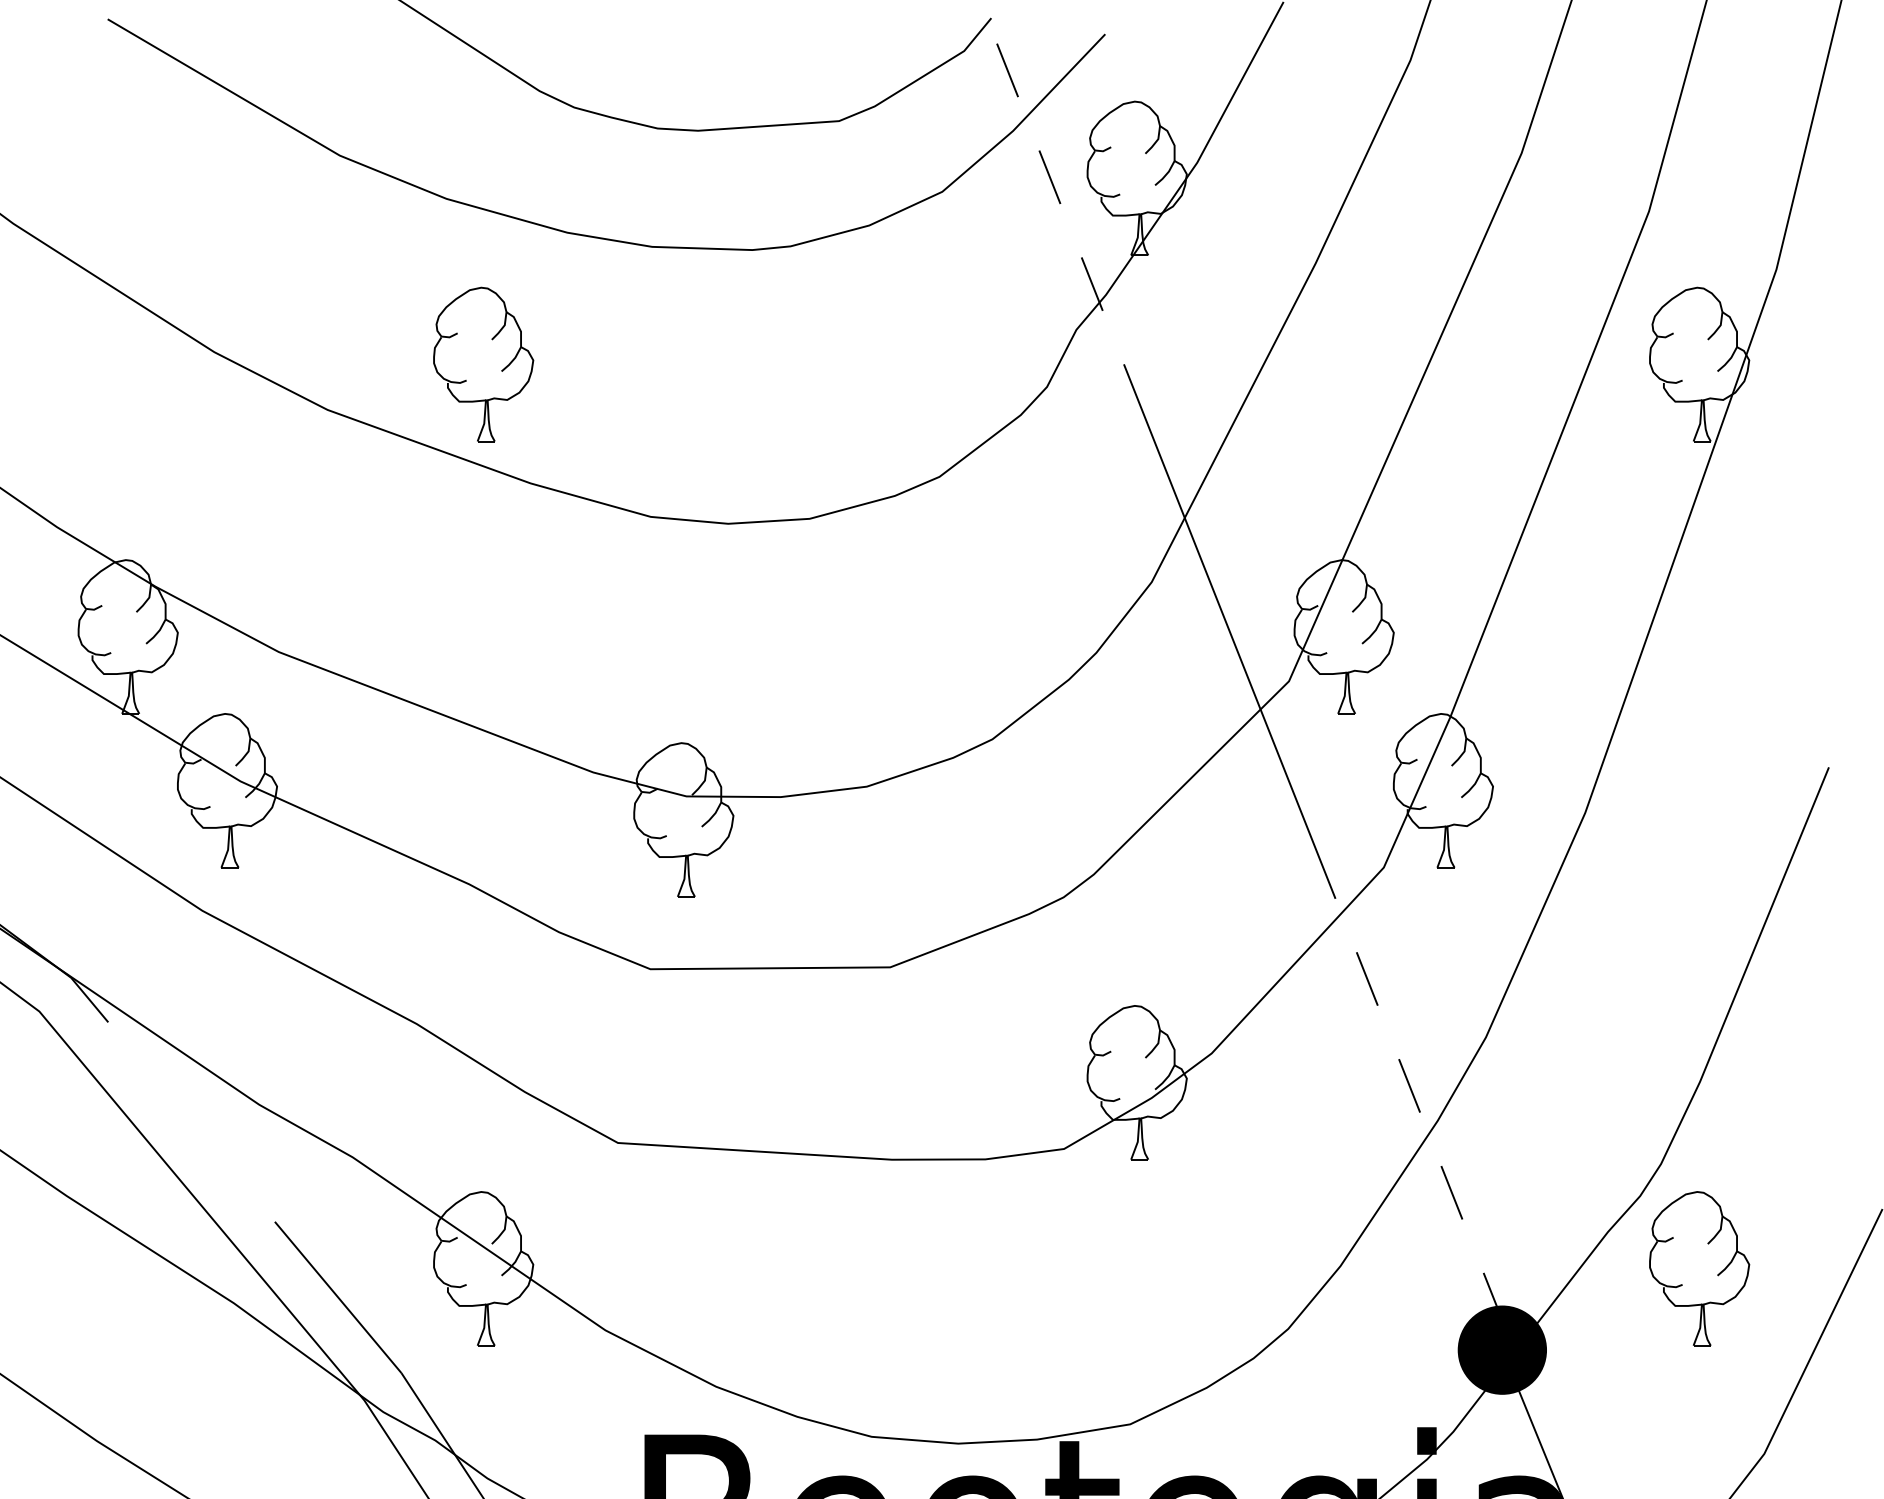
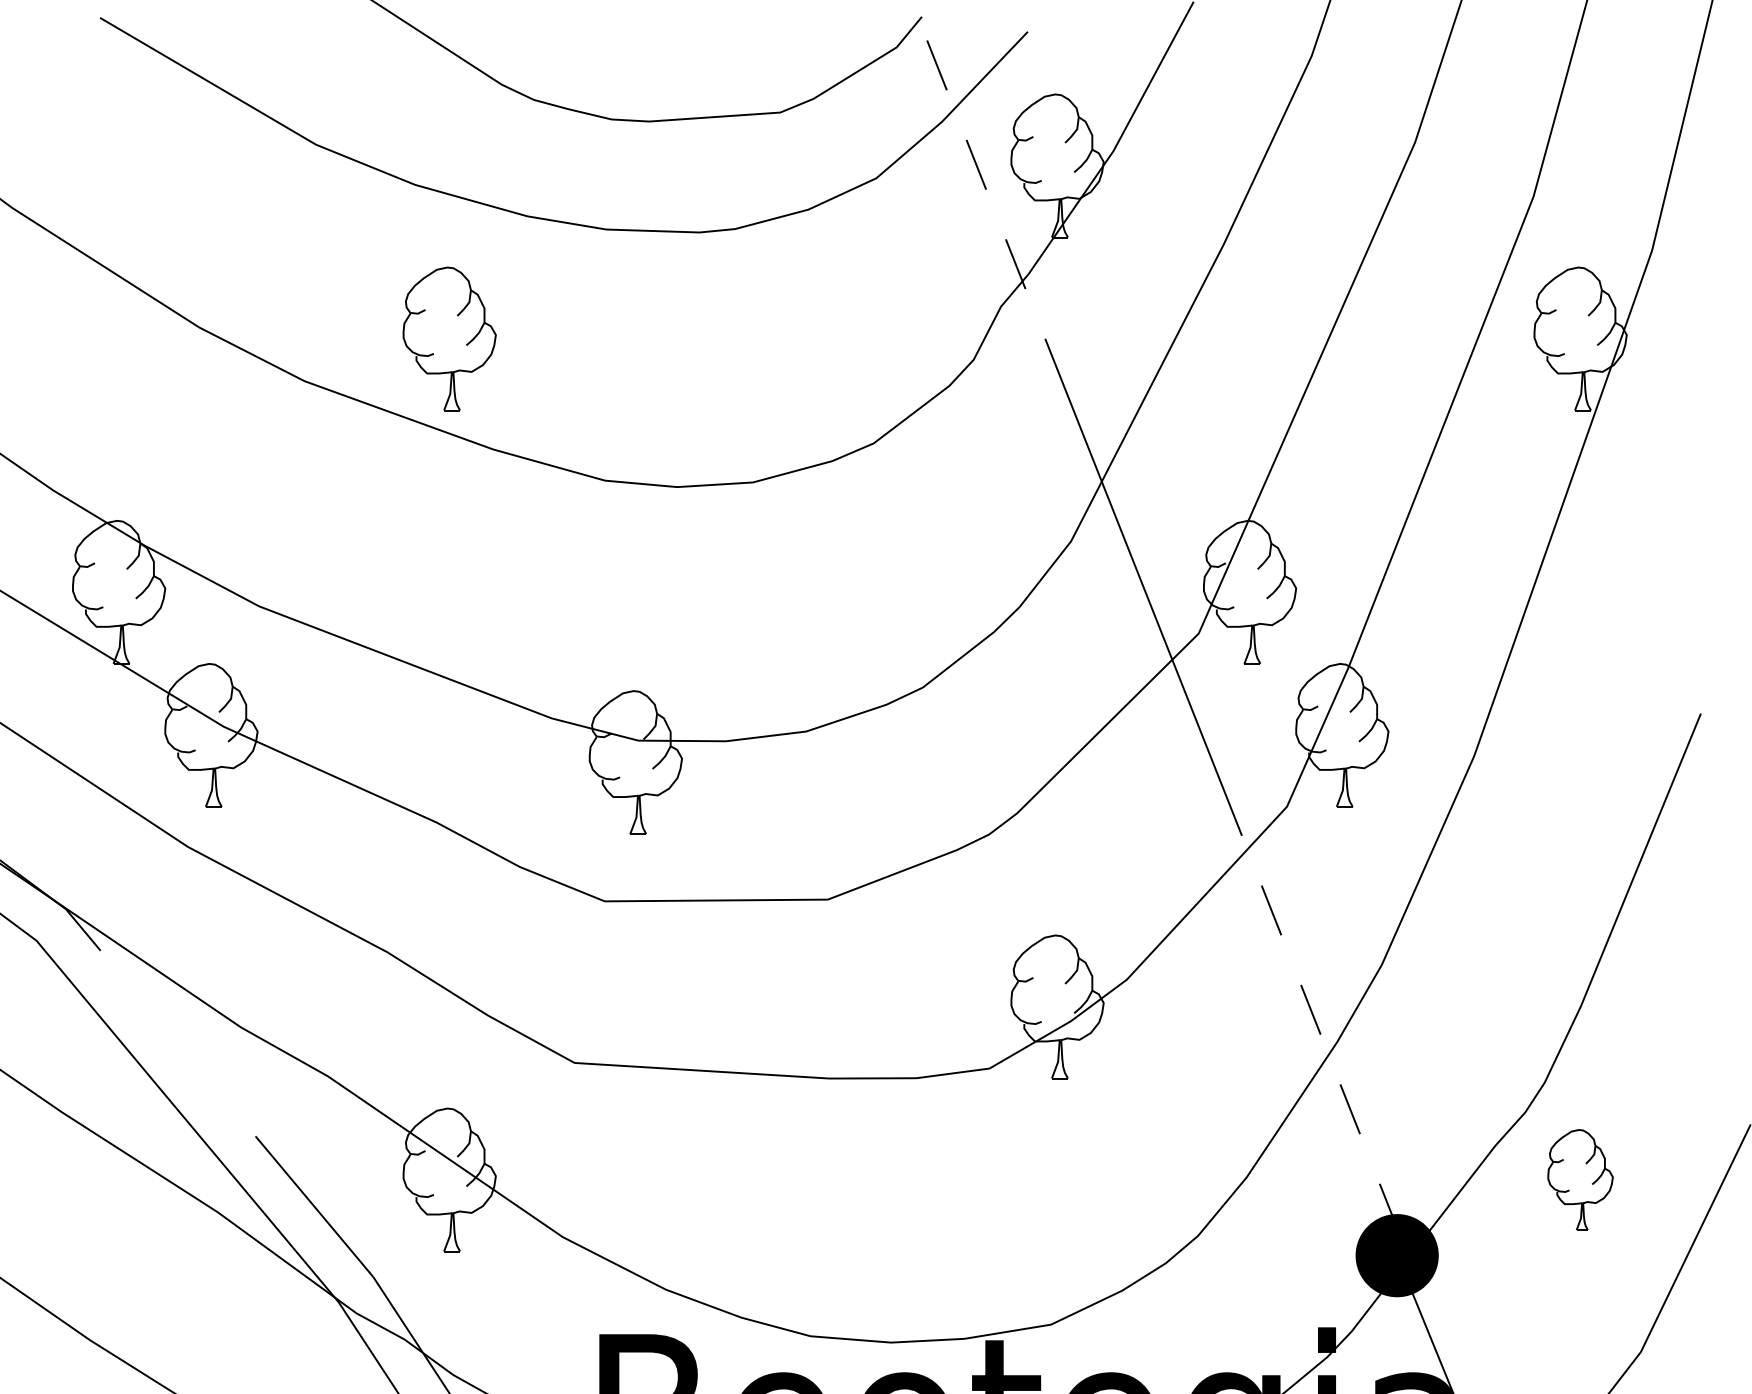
part: (1699, 1268) -> (1580, 1179), size x0.7

